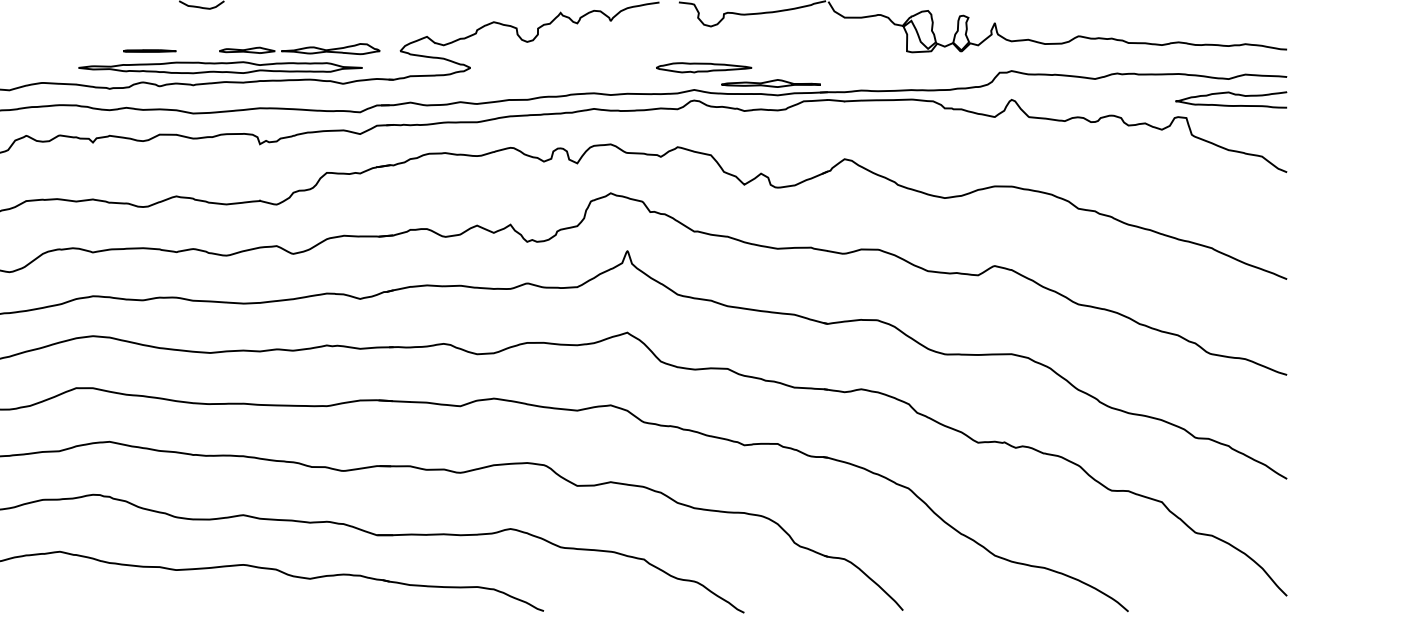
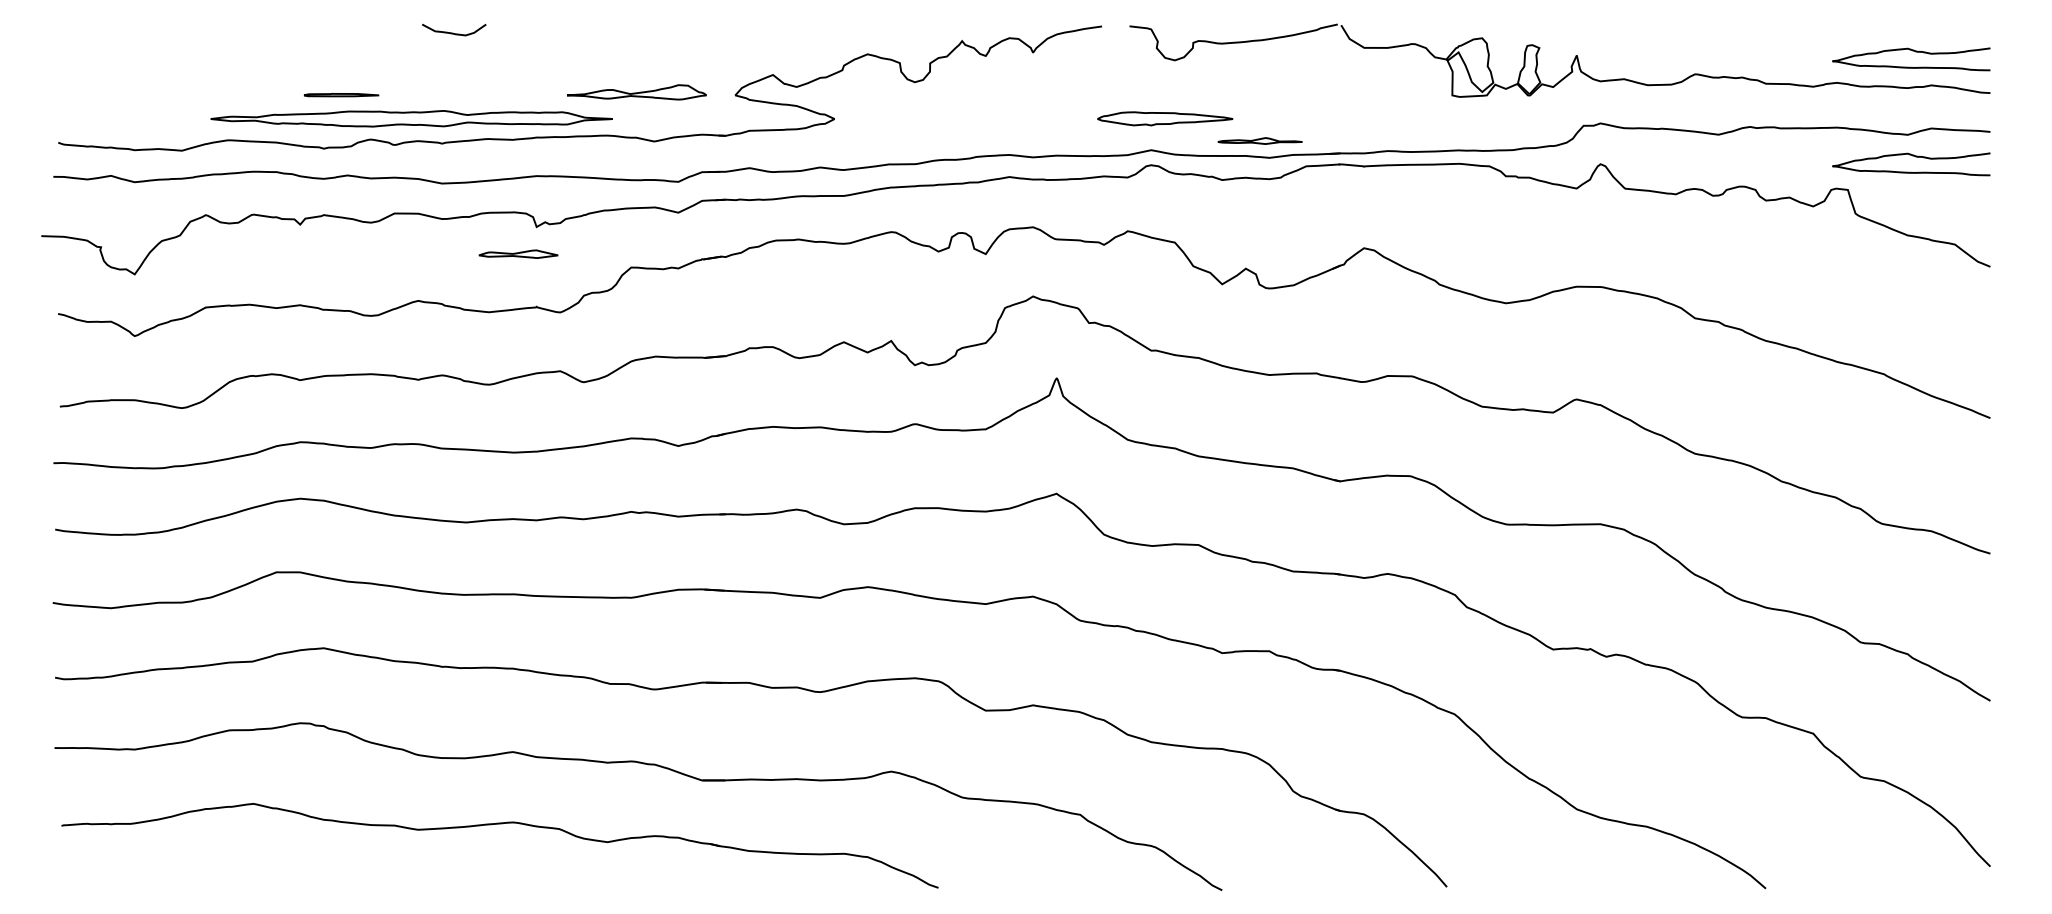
curve: (1230, 30) -> (1910, 66), added
part: (247, 49) -> (518, 253), moved
line: (149, 51) -> (341, 95), moved
part: (220, 67) -> (411, 118), moved
part: (770, 83) -> (1259, 140), size x0.6

